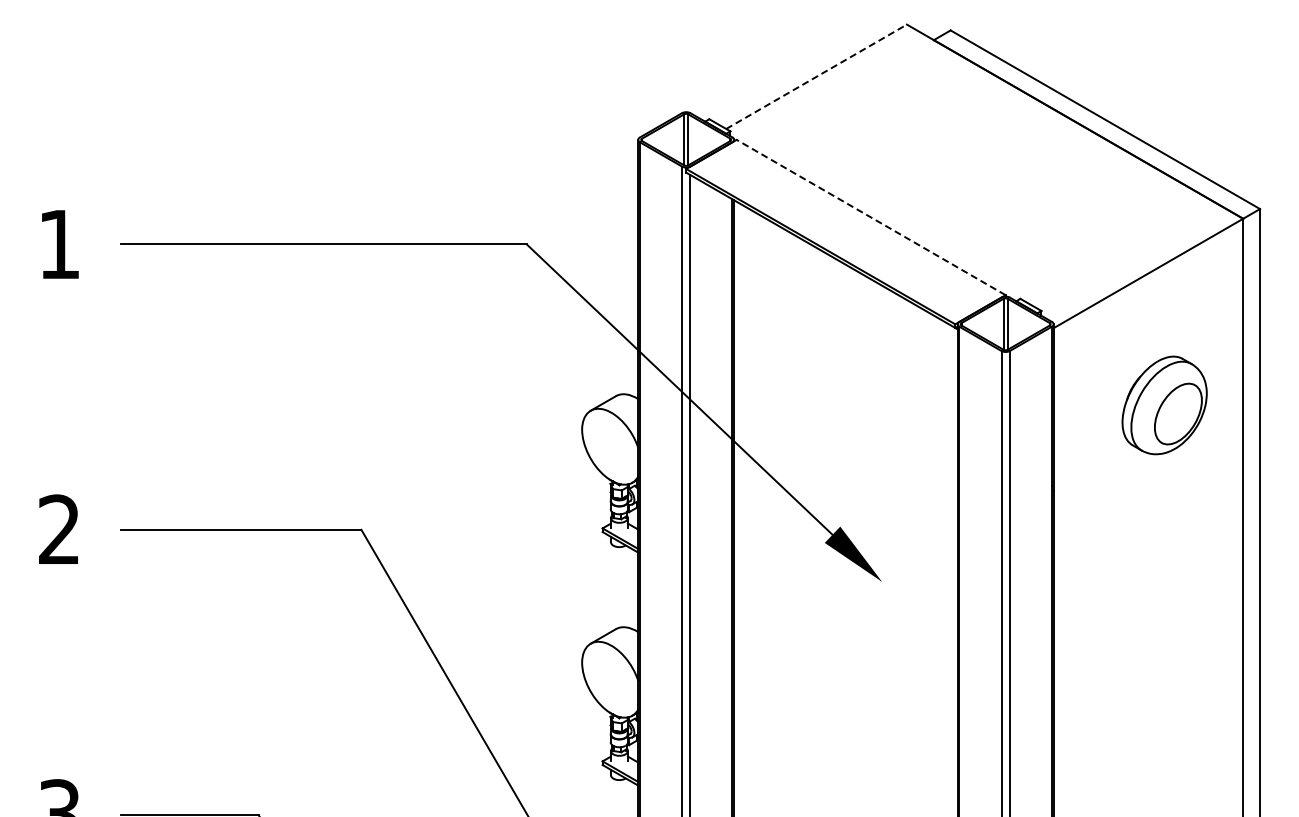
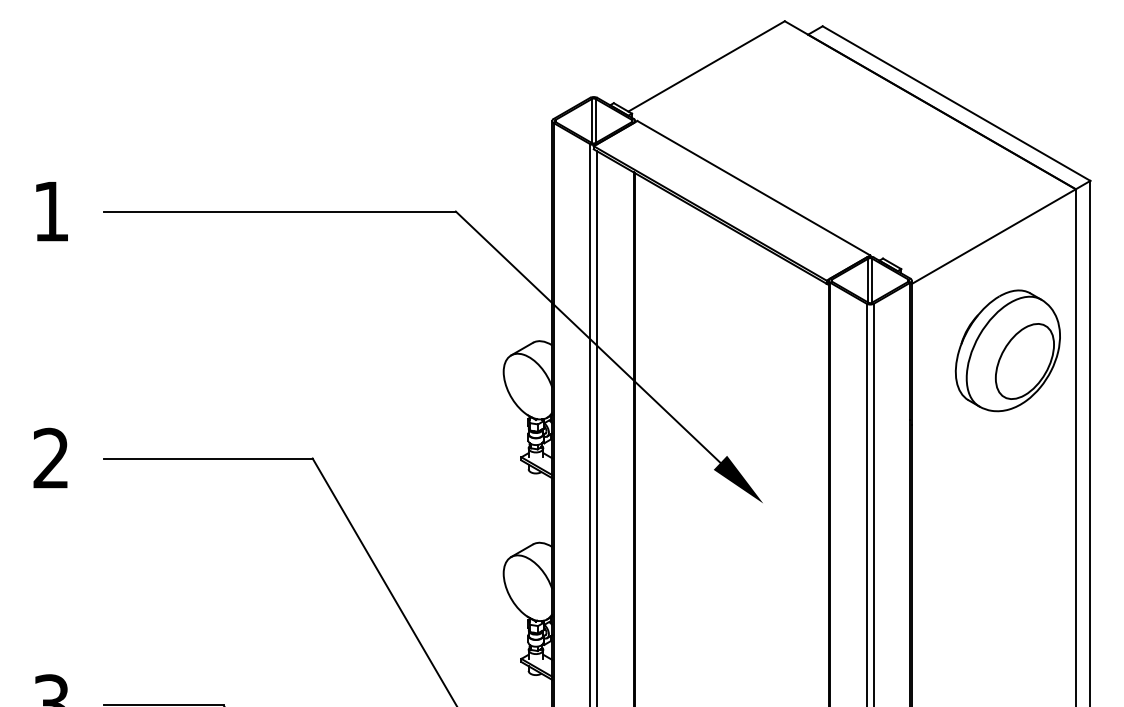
line: (817, 76) -> (707, 66), dashed -> solid
line: (870, 217) -> (753, 188), dashed -> solid
part: (1164, 405) -> (1007, 350), size x1.43

